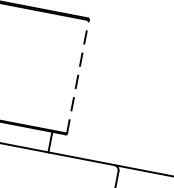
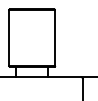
line: (79, 75) -> (55, 37), dashed -> solid

